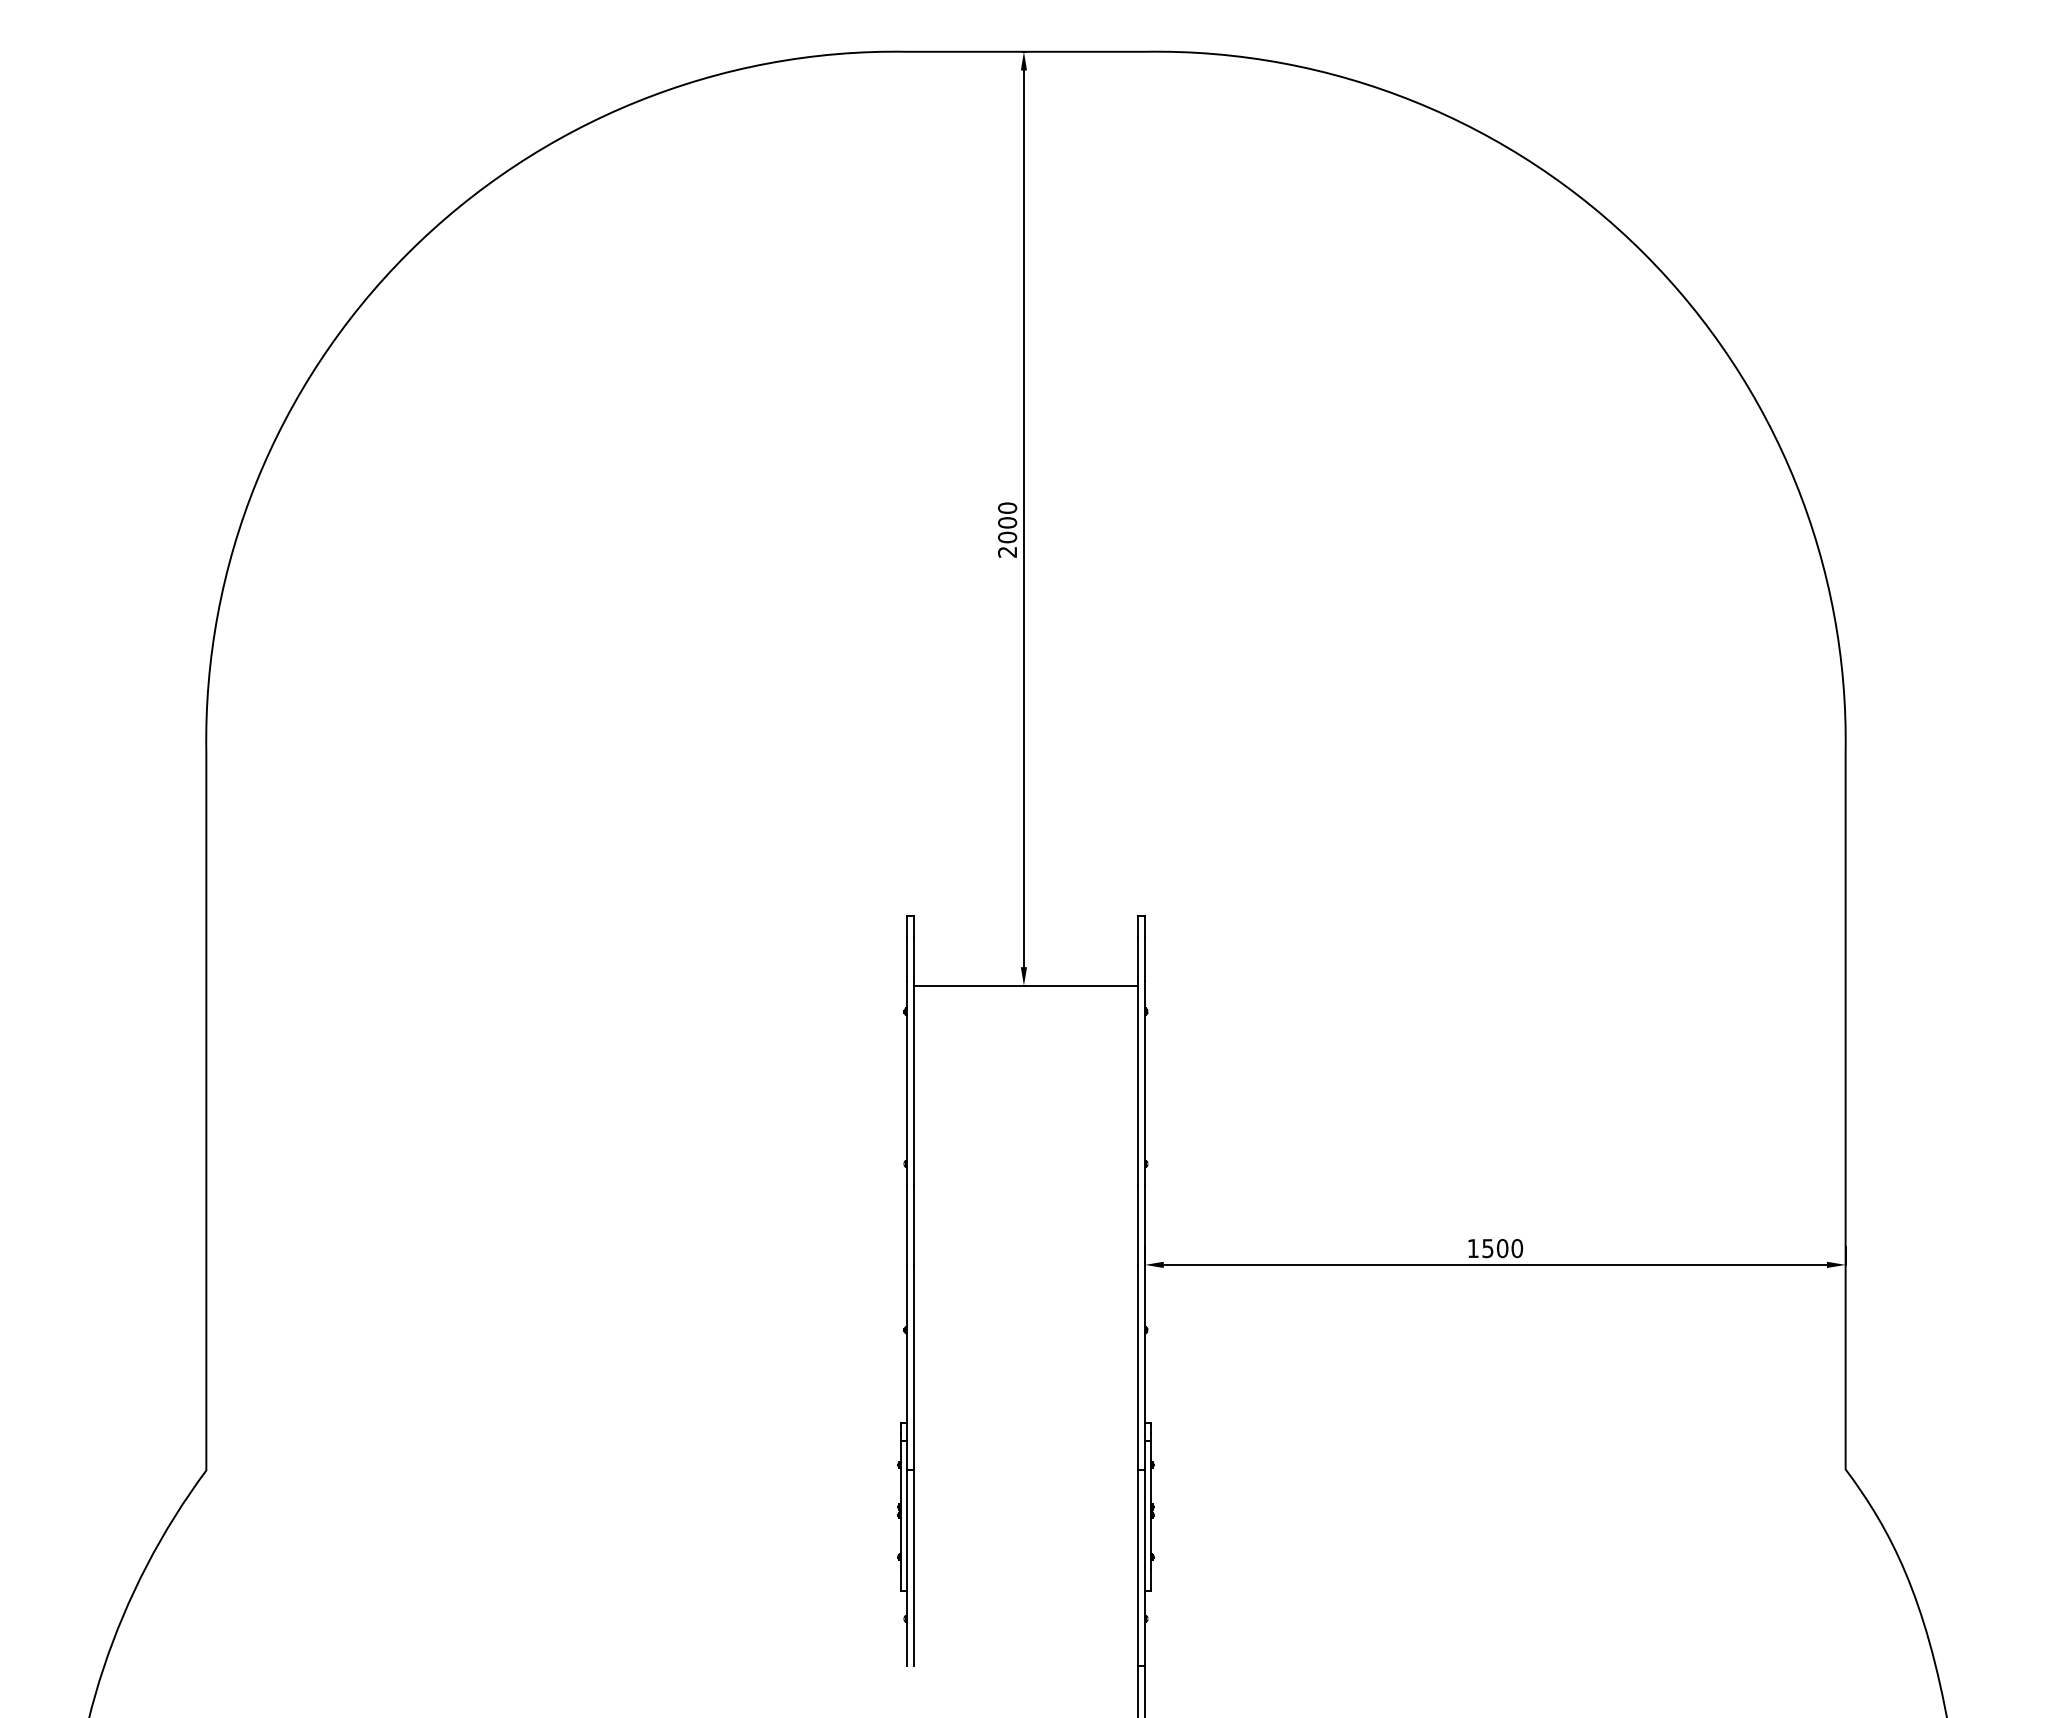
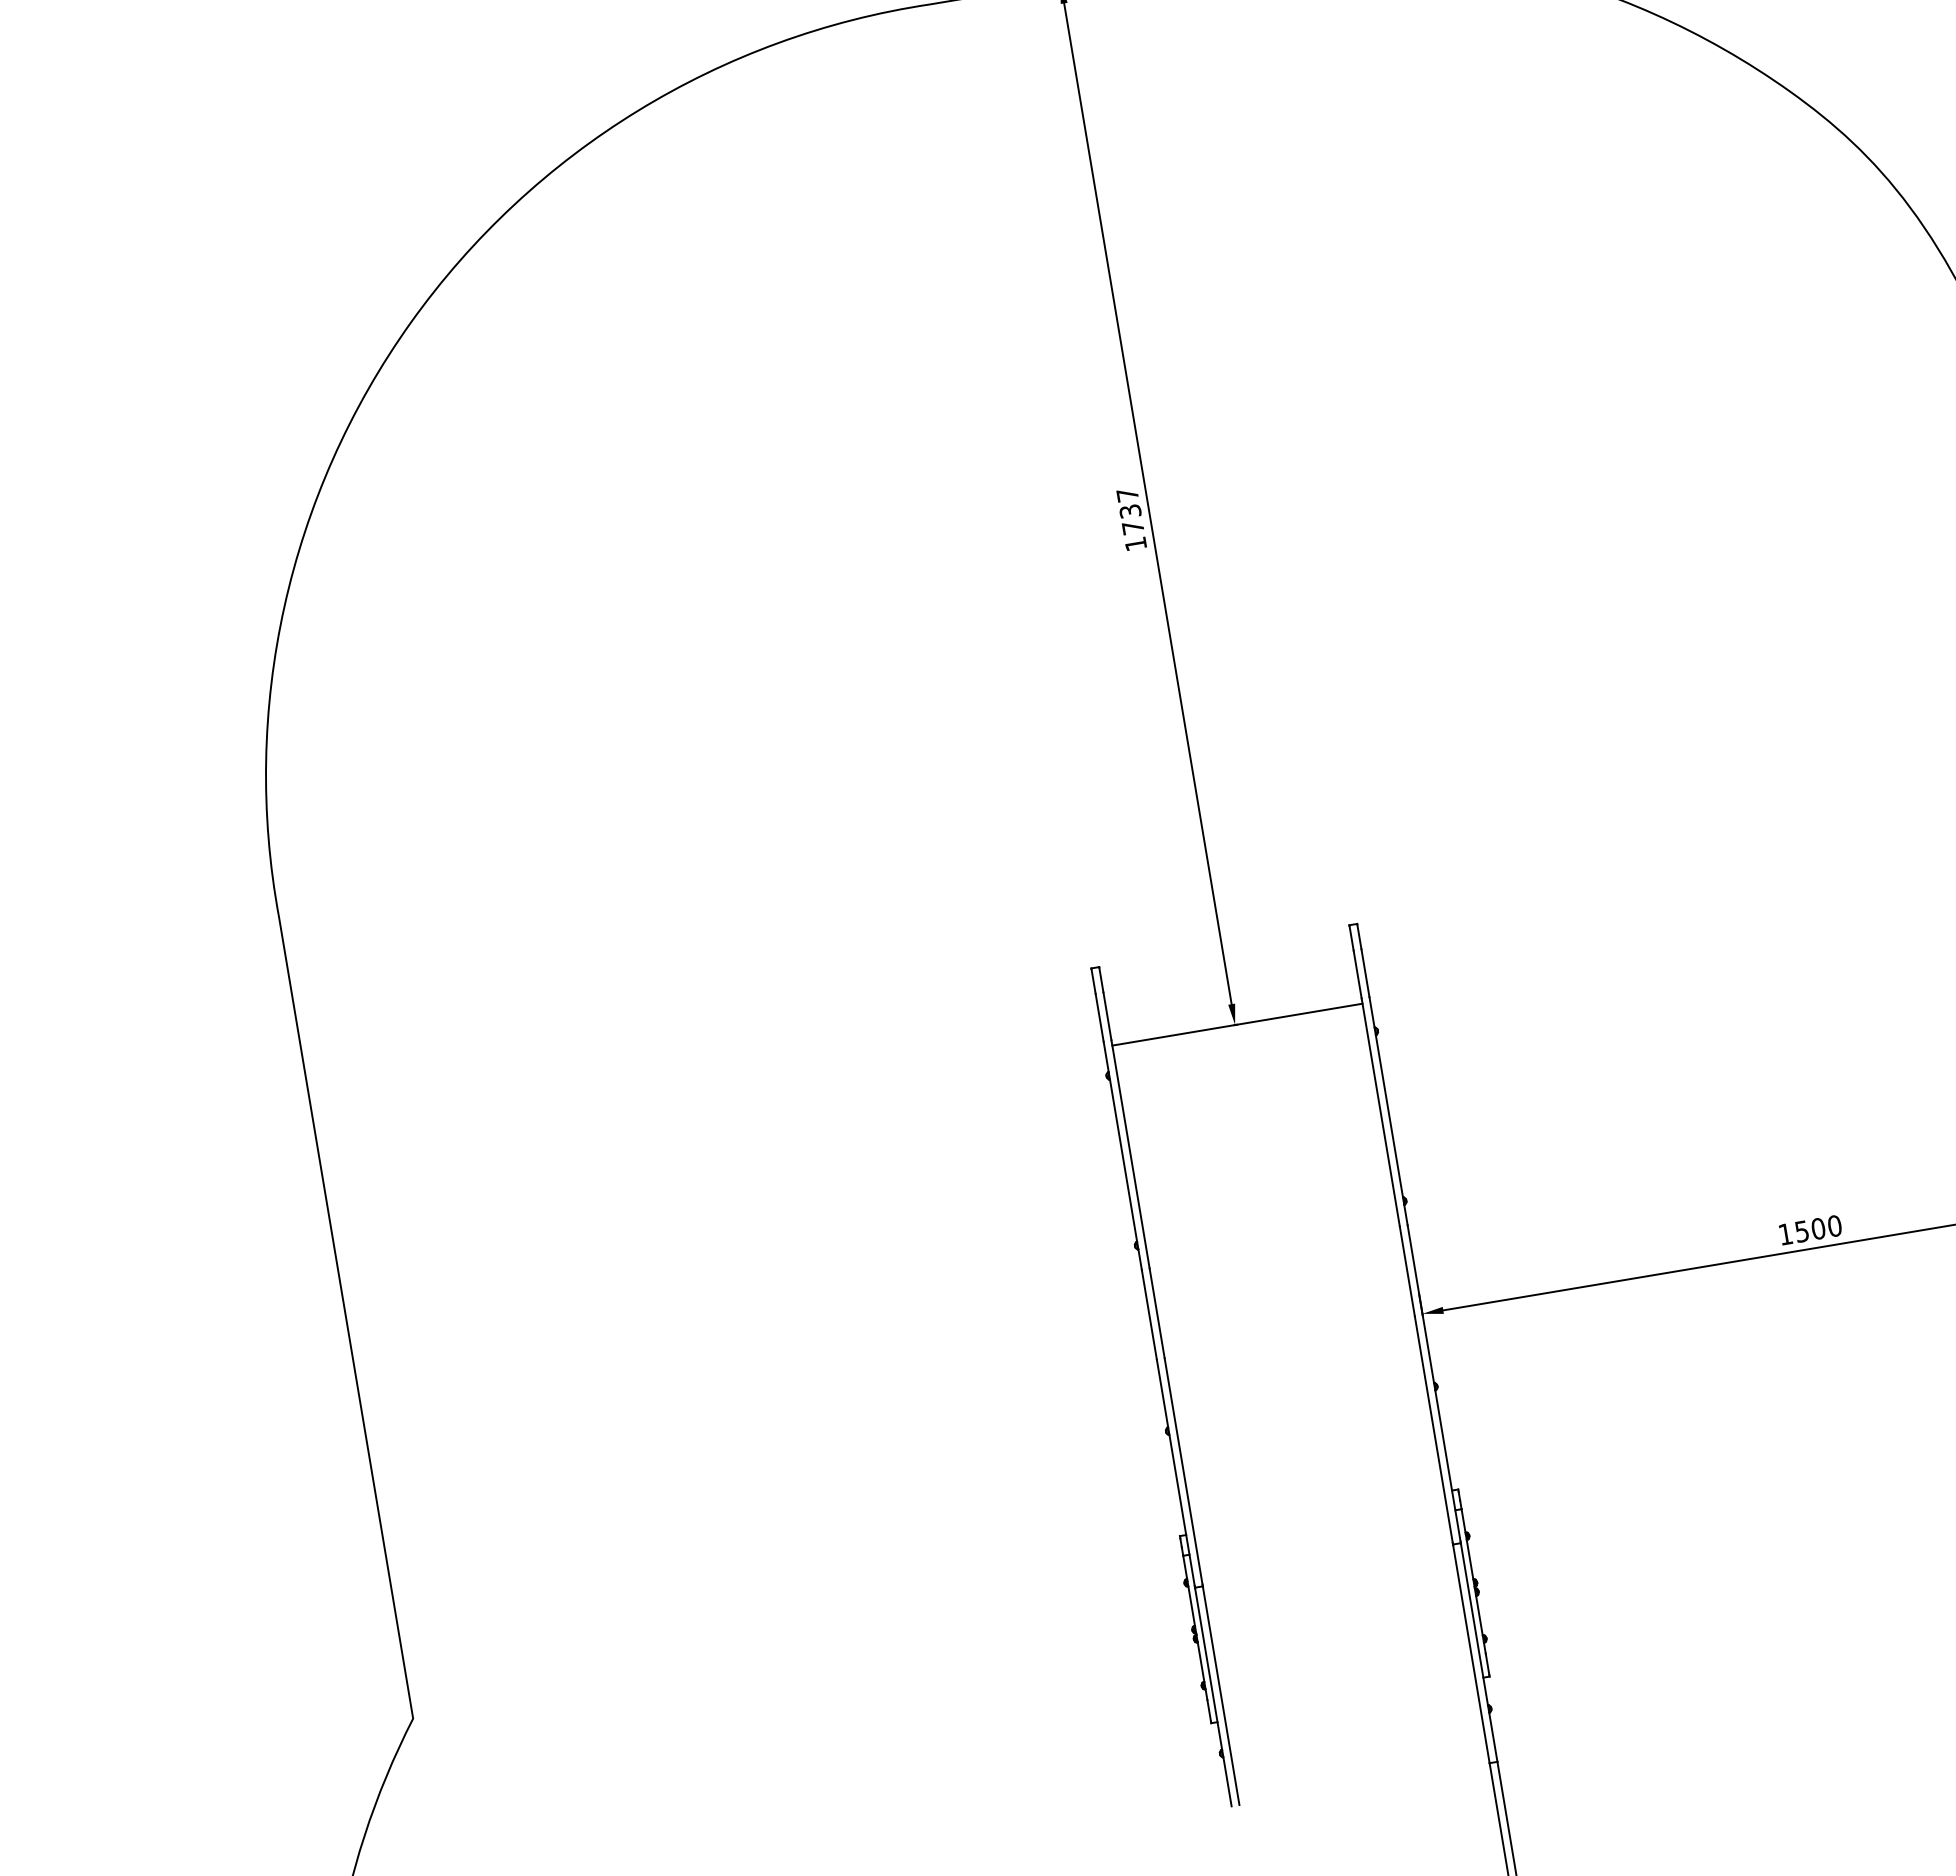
text: (1007, 529) -> (1131, 518), 2000 -> 1737

